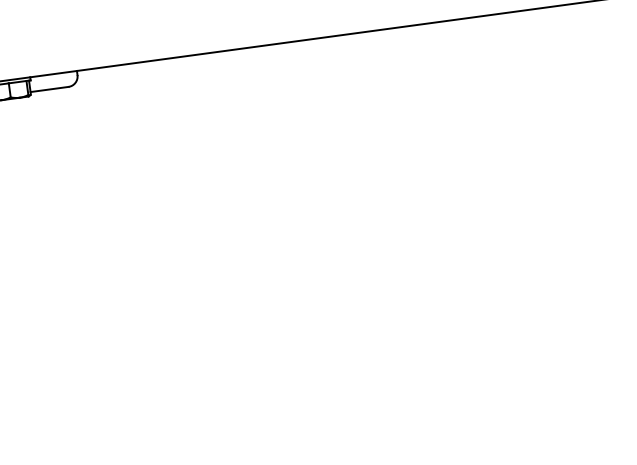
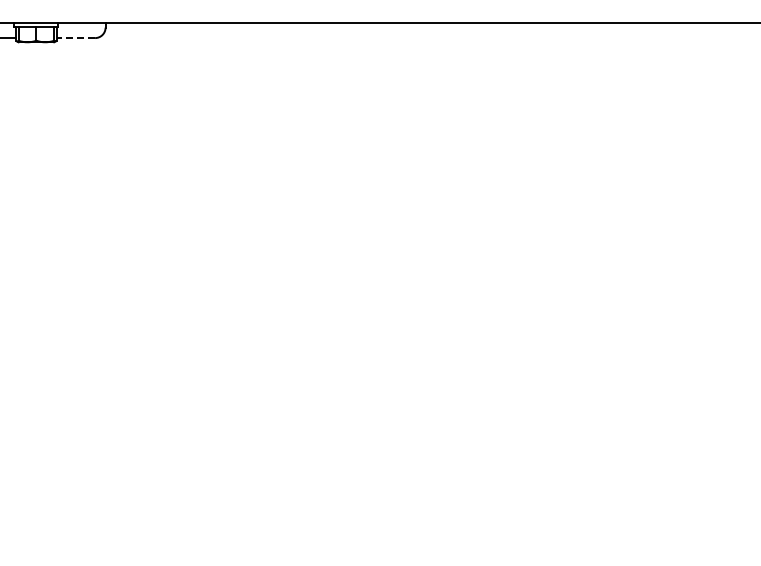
line: (49, 89) -> (75, 38), solid -> dashed

